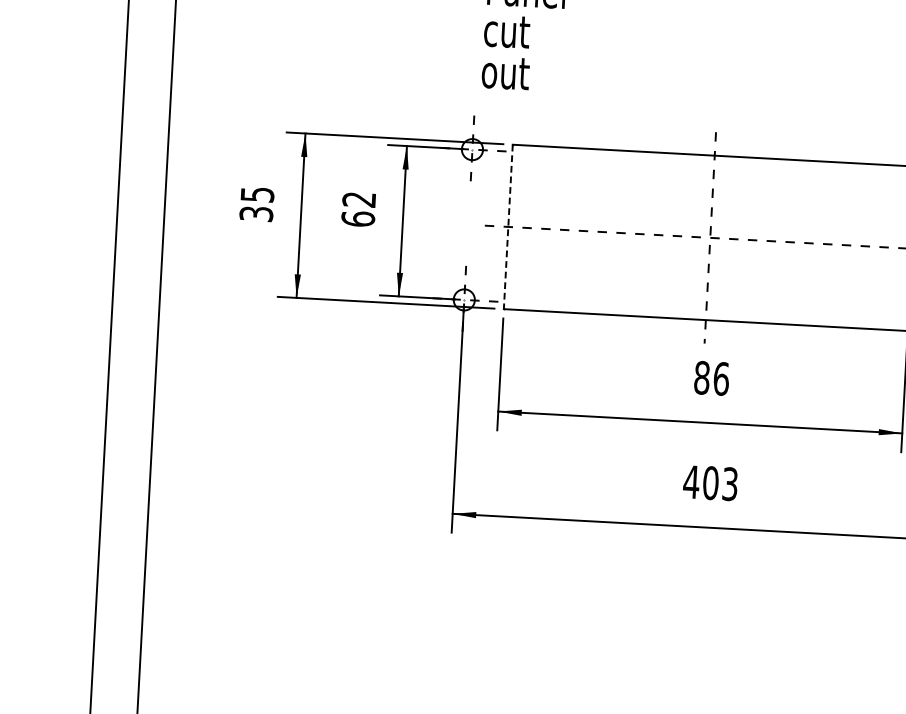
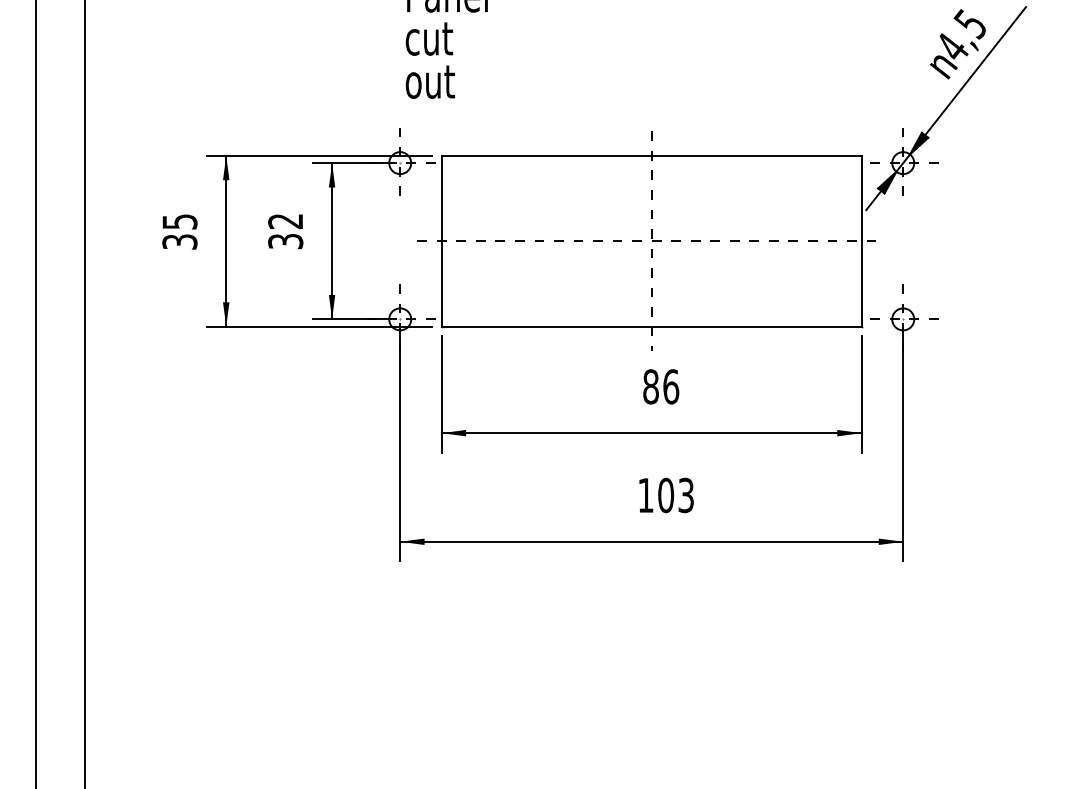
text: (358, 219) -> (285, 241), 62 -> 32
line: (508, 227) -> (441, 241), dashed -> solid
text: (691, 482) -> (645, 495), 403 -> 103

